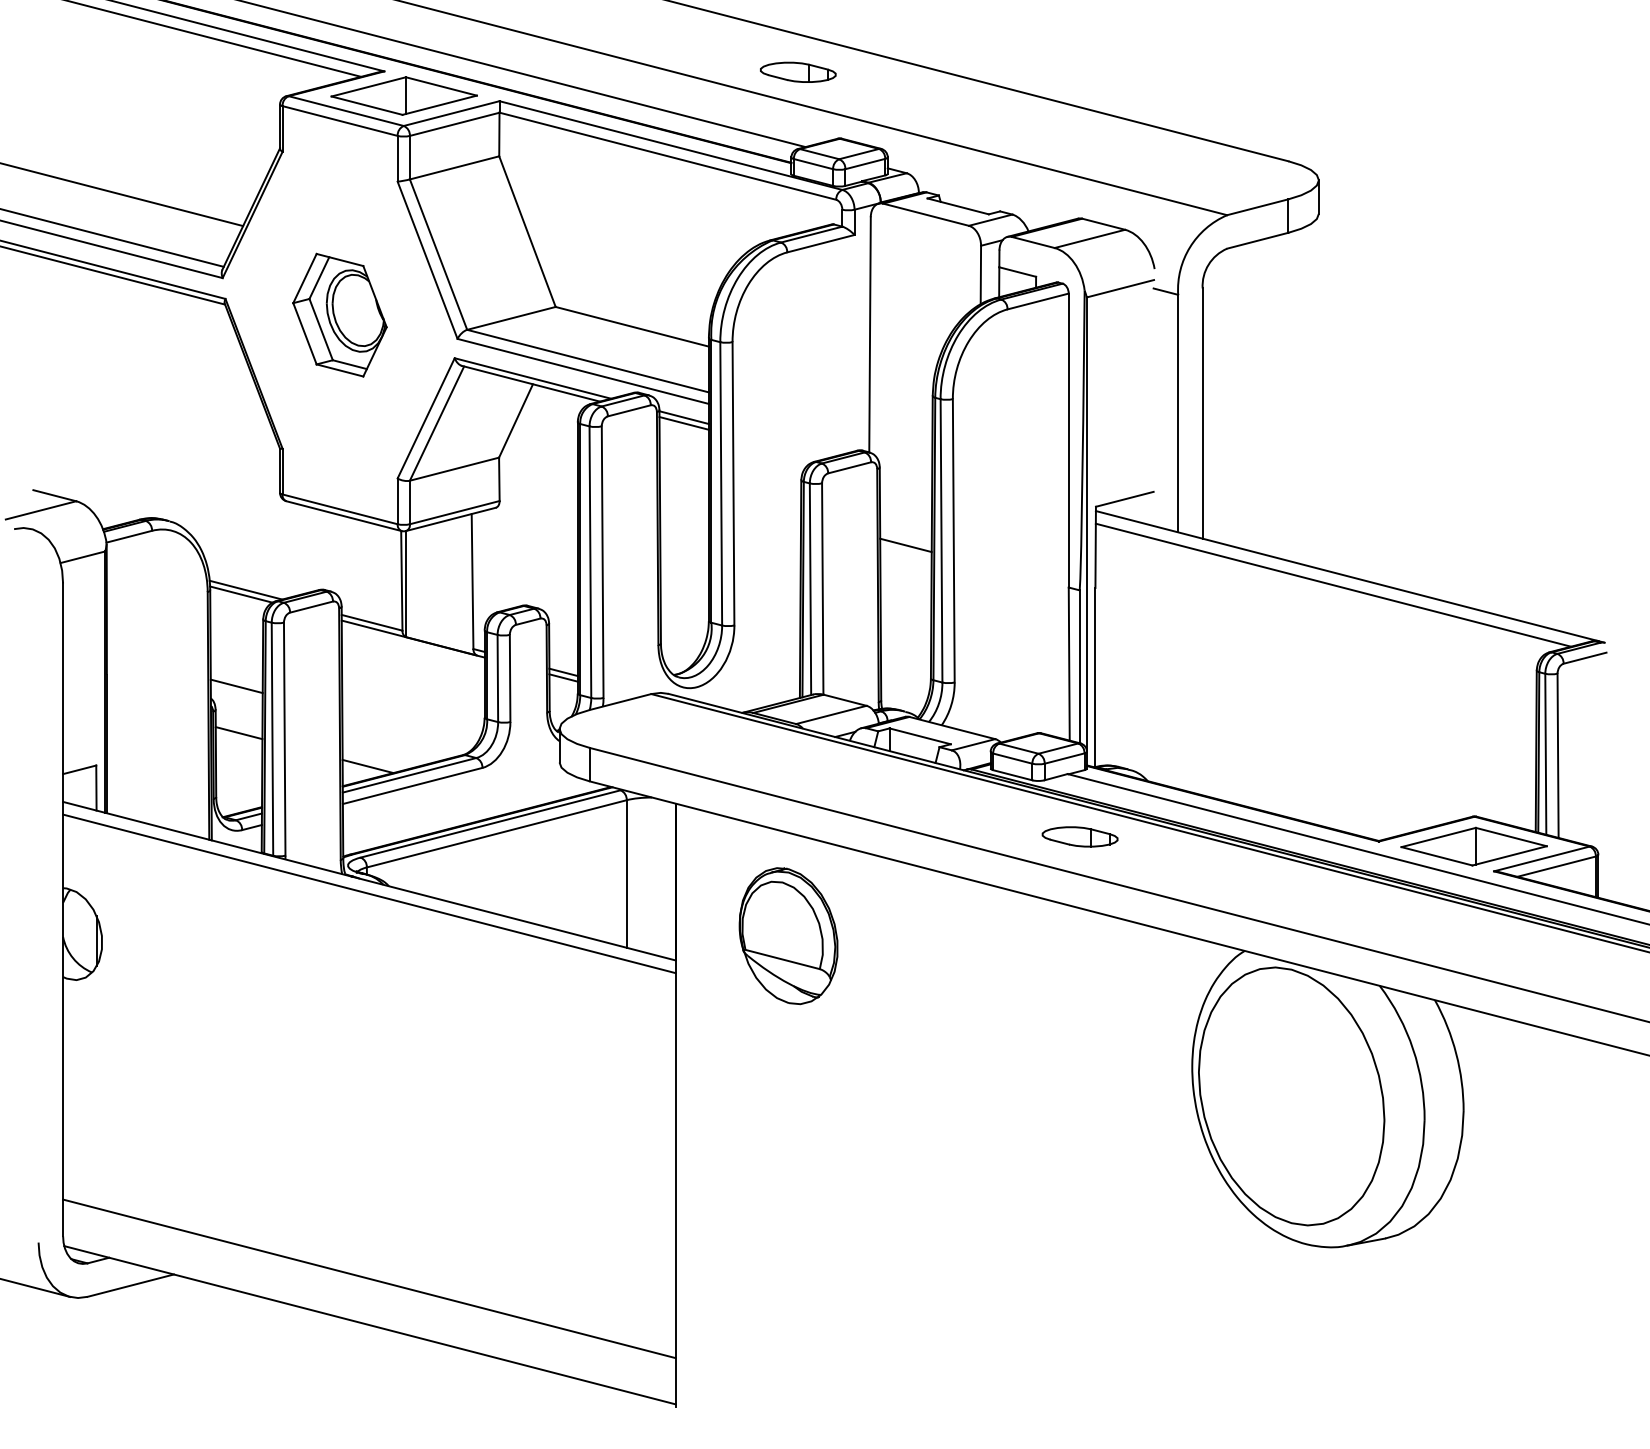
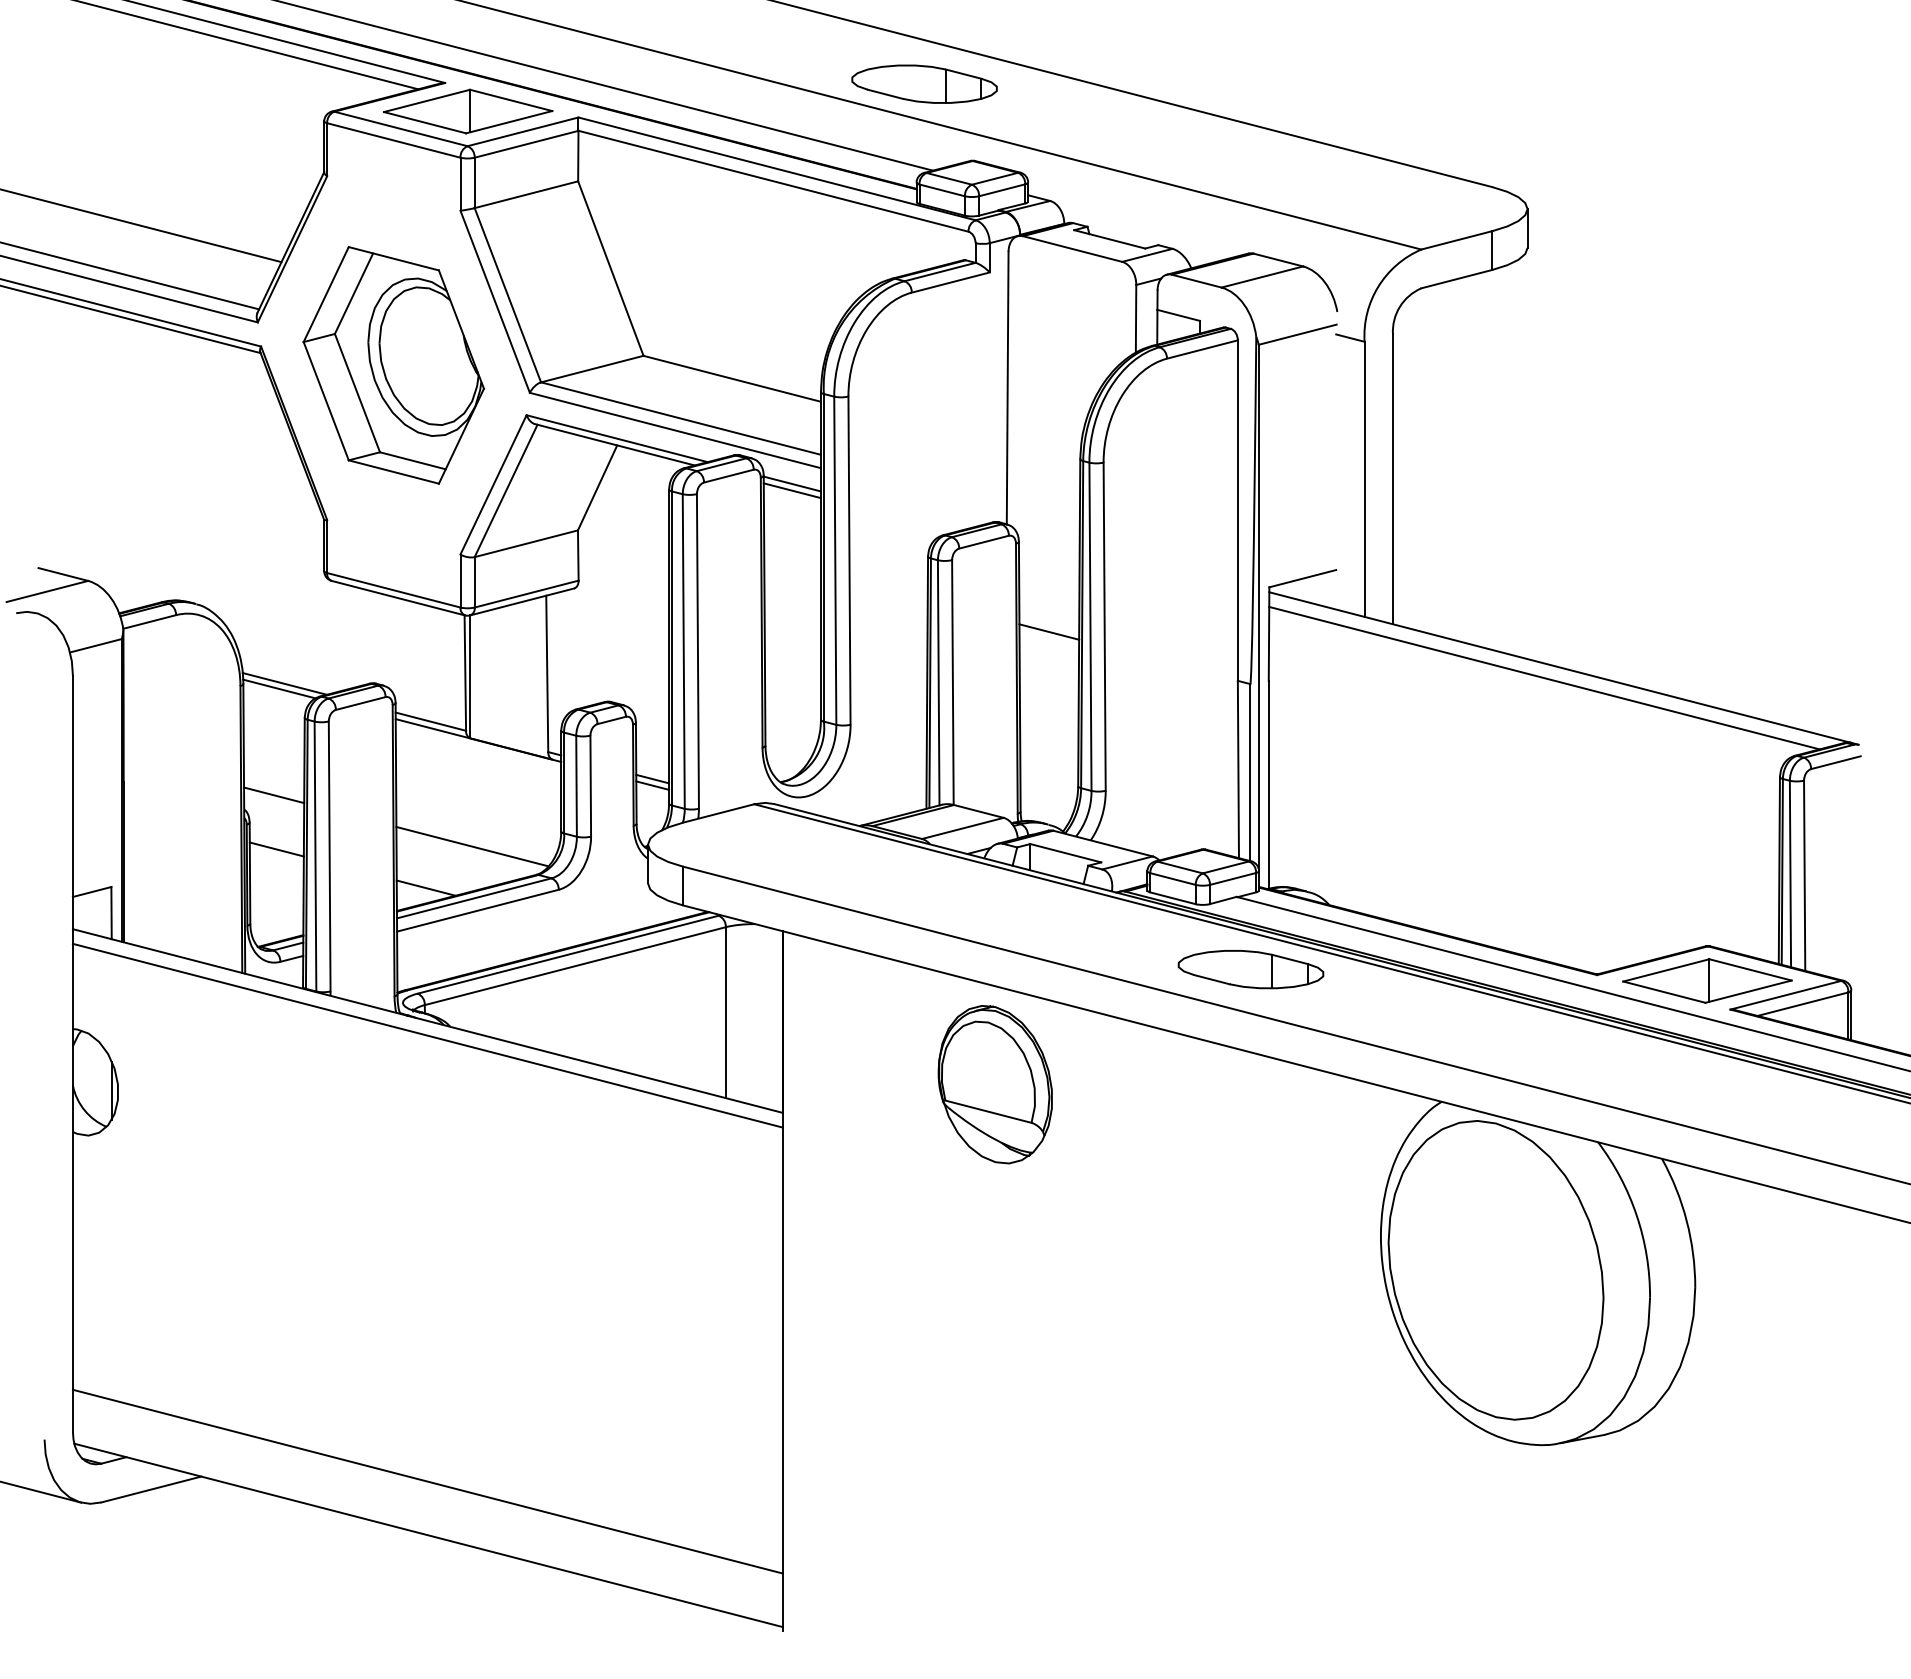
part: (798, 71) -> (924, 83), size x1.67
part: (339, 315) -> (393, 365), size x1.67
line: (408, 730) -> (472, 846), added
part: (1079, 836) -> (1250, 969), size x1.67
part: (787, 936) -> (994, 1084), moved

